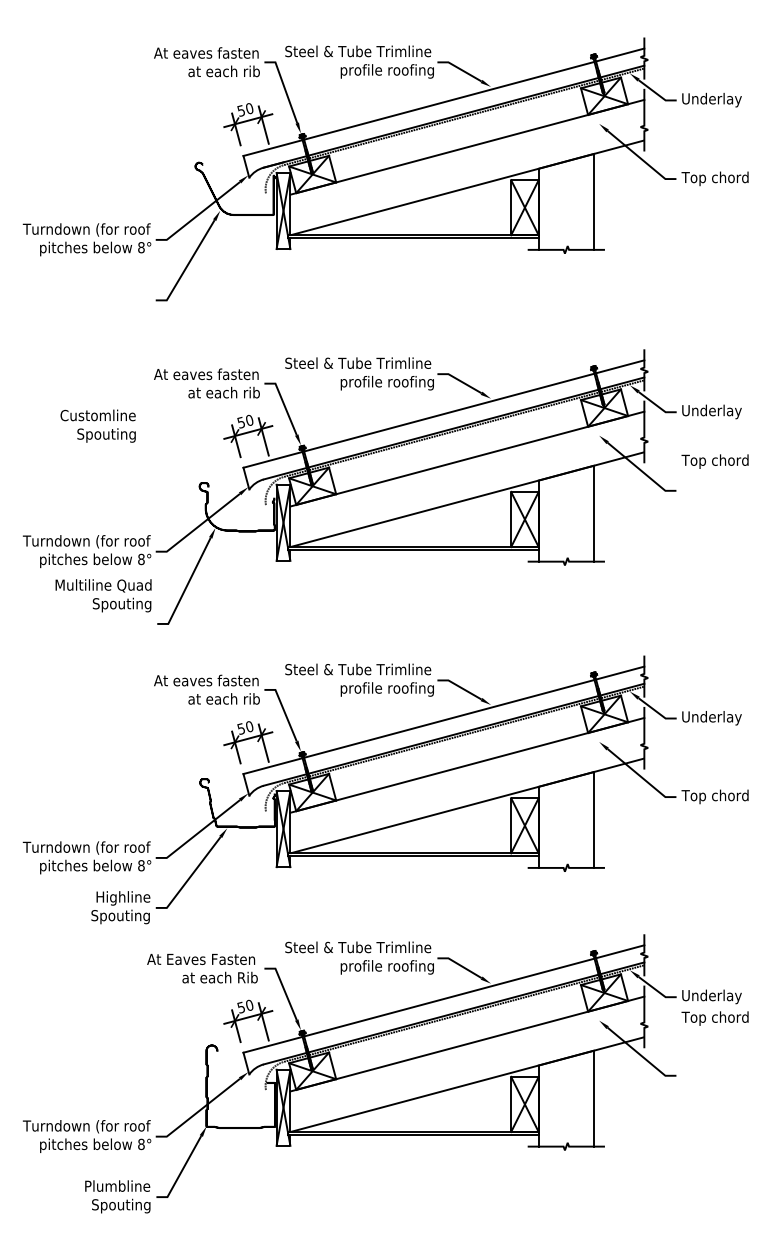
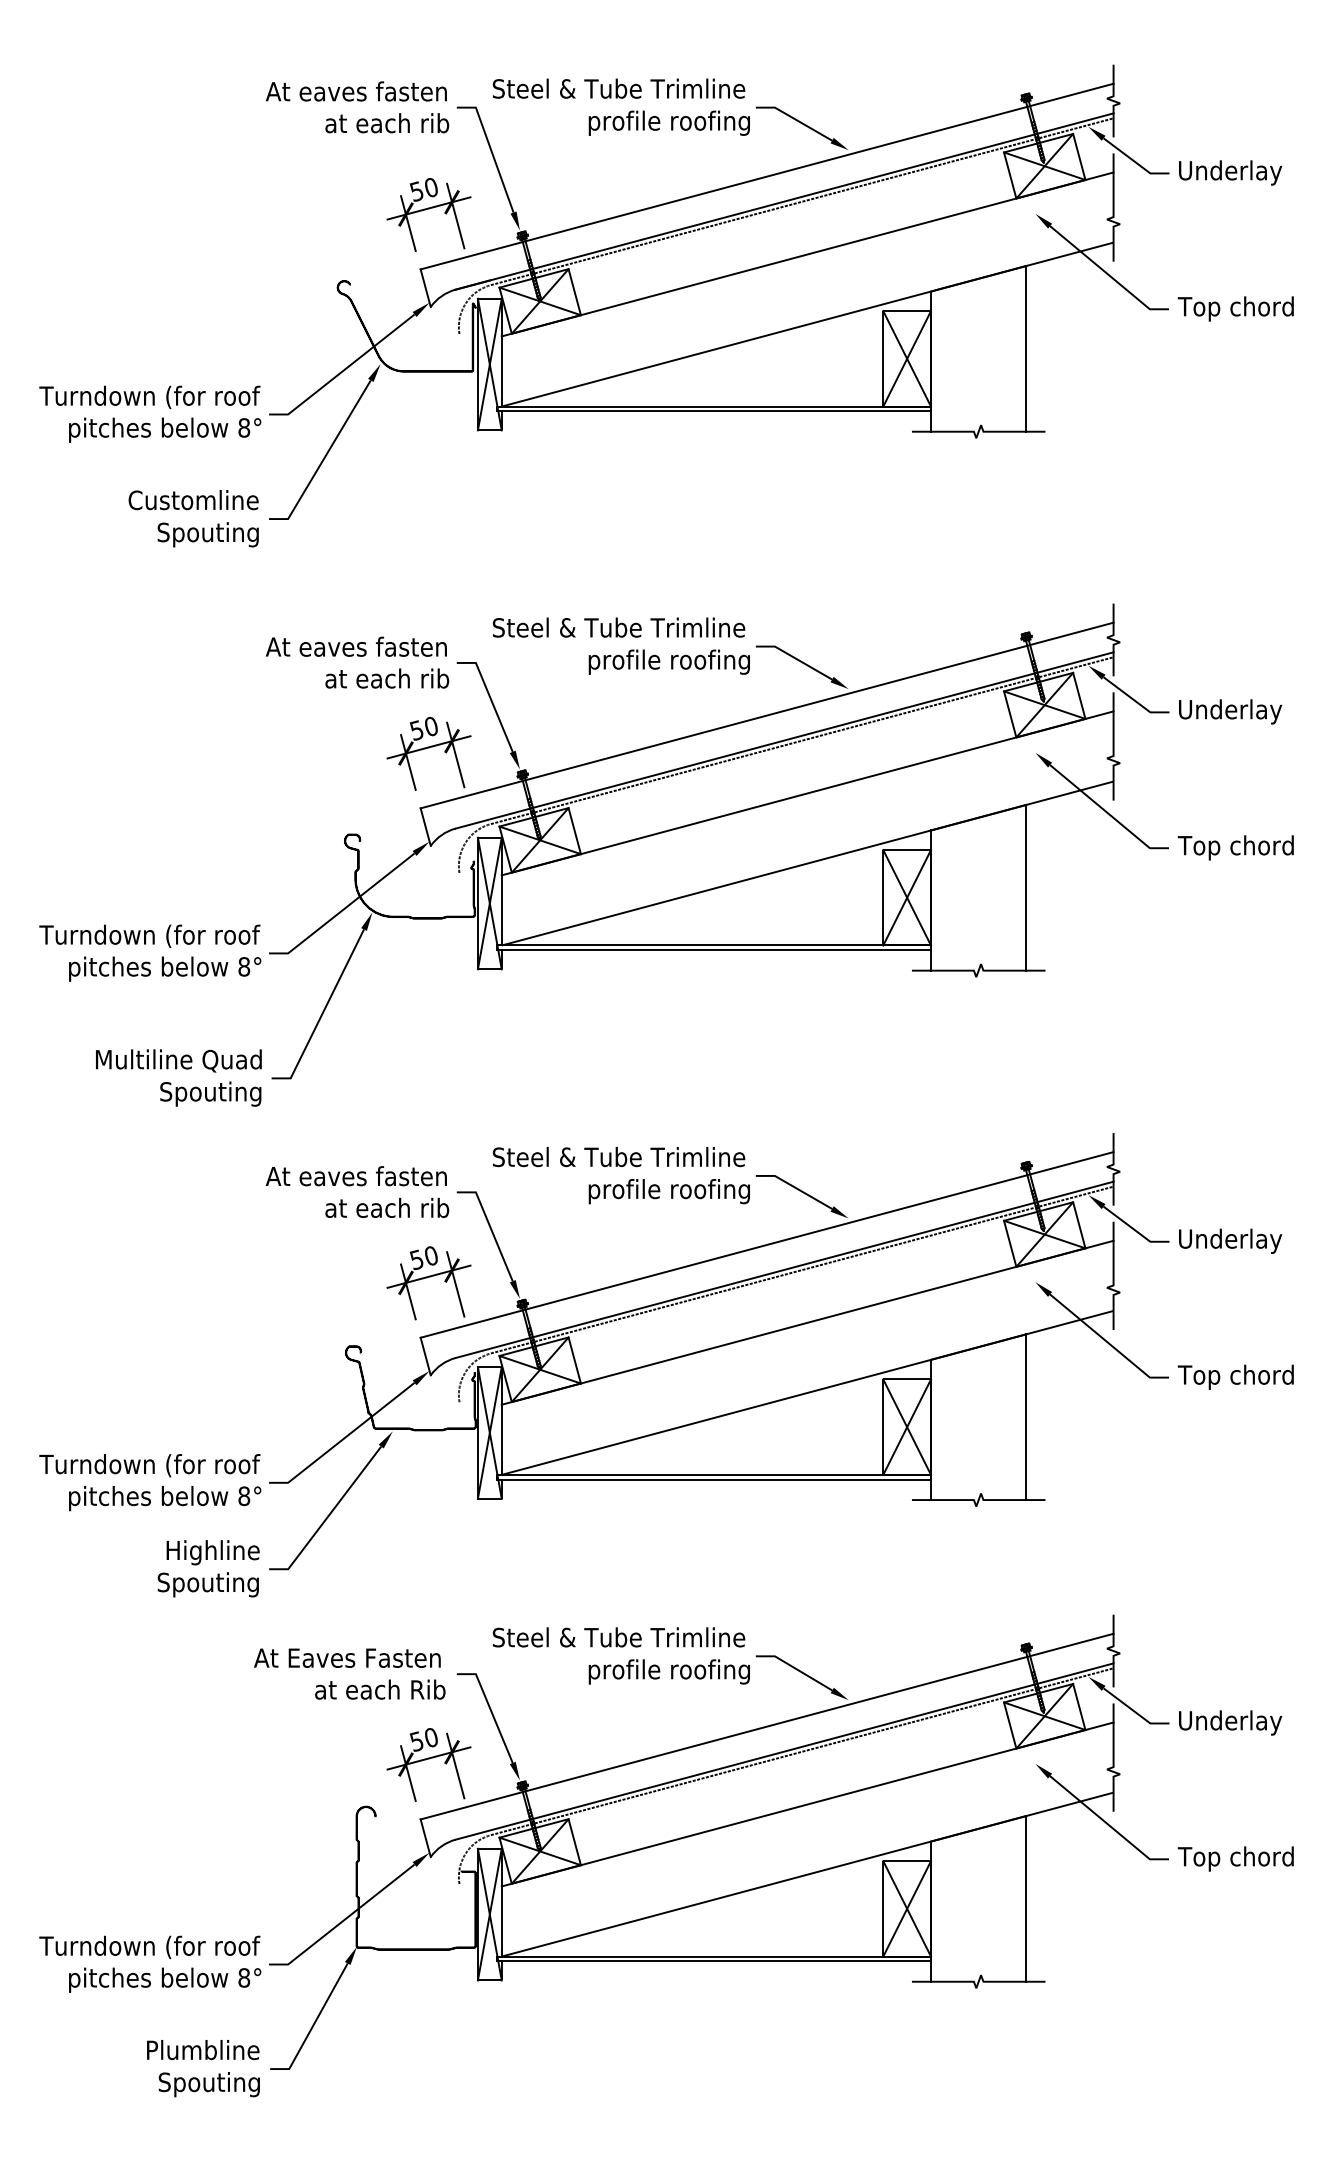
text: (97, 425) -> (192, 517), moved
text: (714, 461) -> (1234, 847), moved
text: (103, 595) -> (178, 1077), moved
text: (714, 1018) -> (1234, 1858), moved

